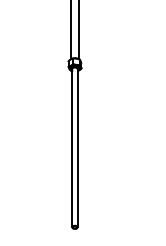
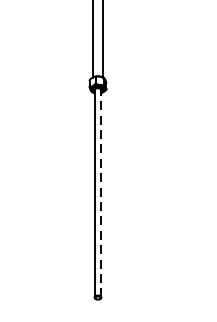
line: (77, 147) -> (101, 193), solid -> dashed

